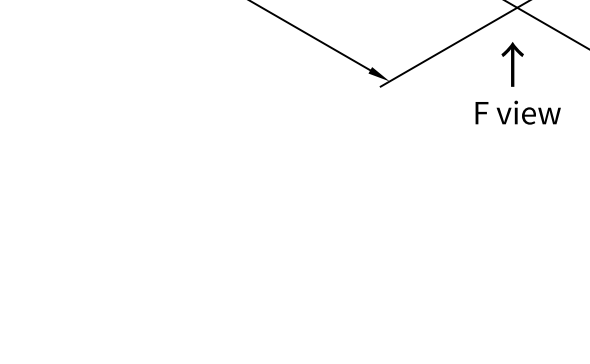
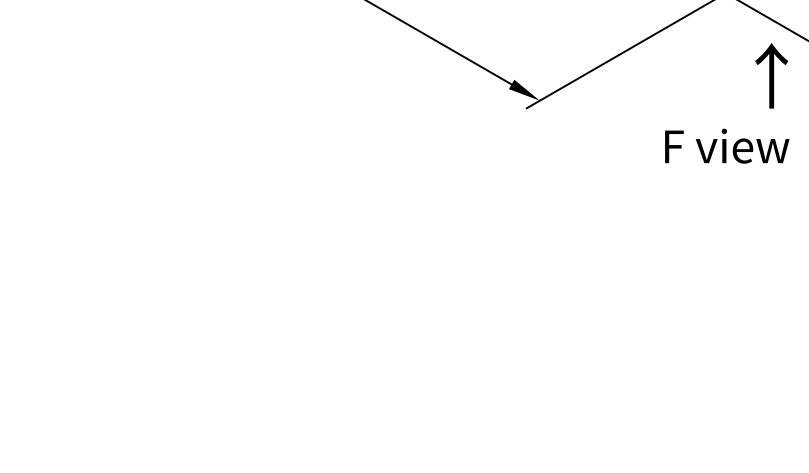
text: (512, 64) -> (771, 75), moved

